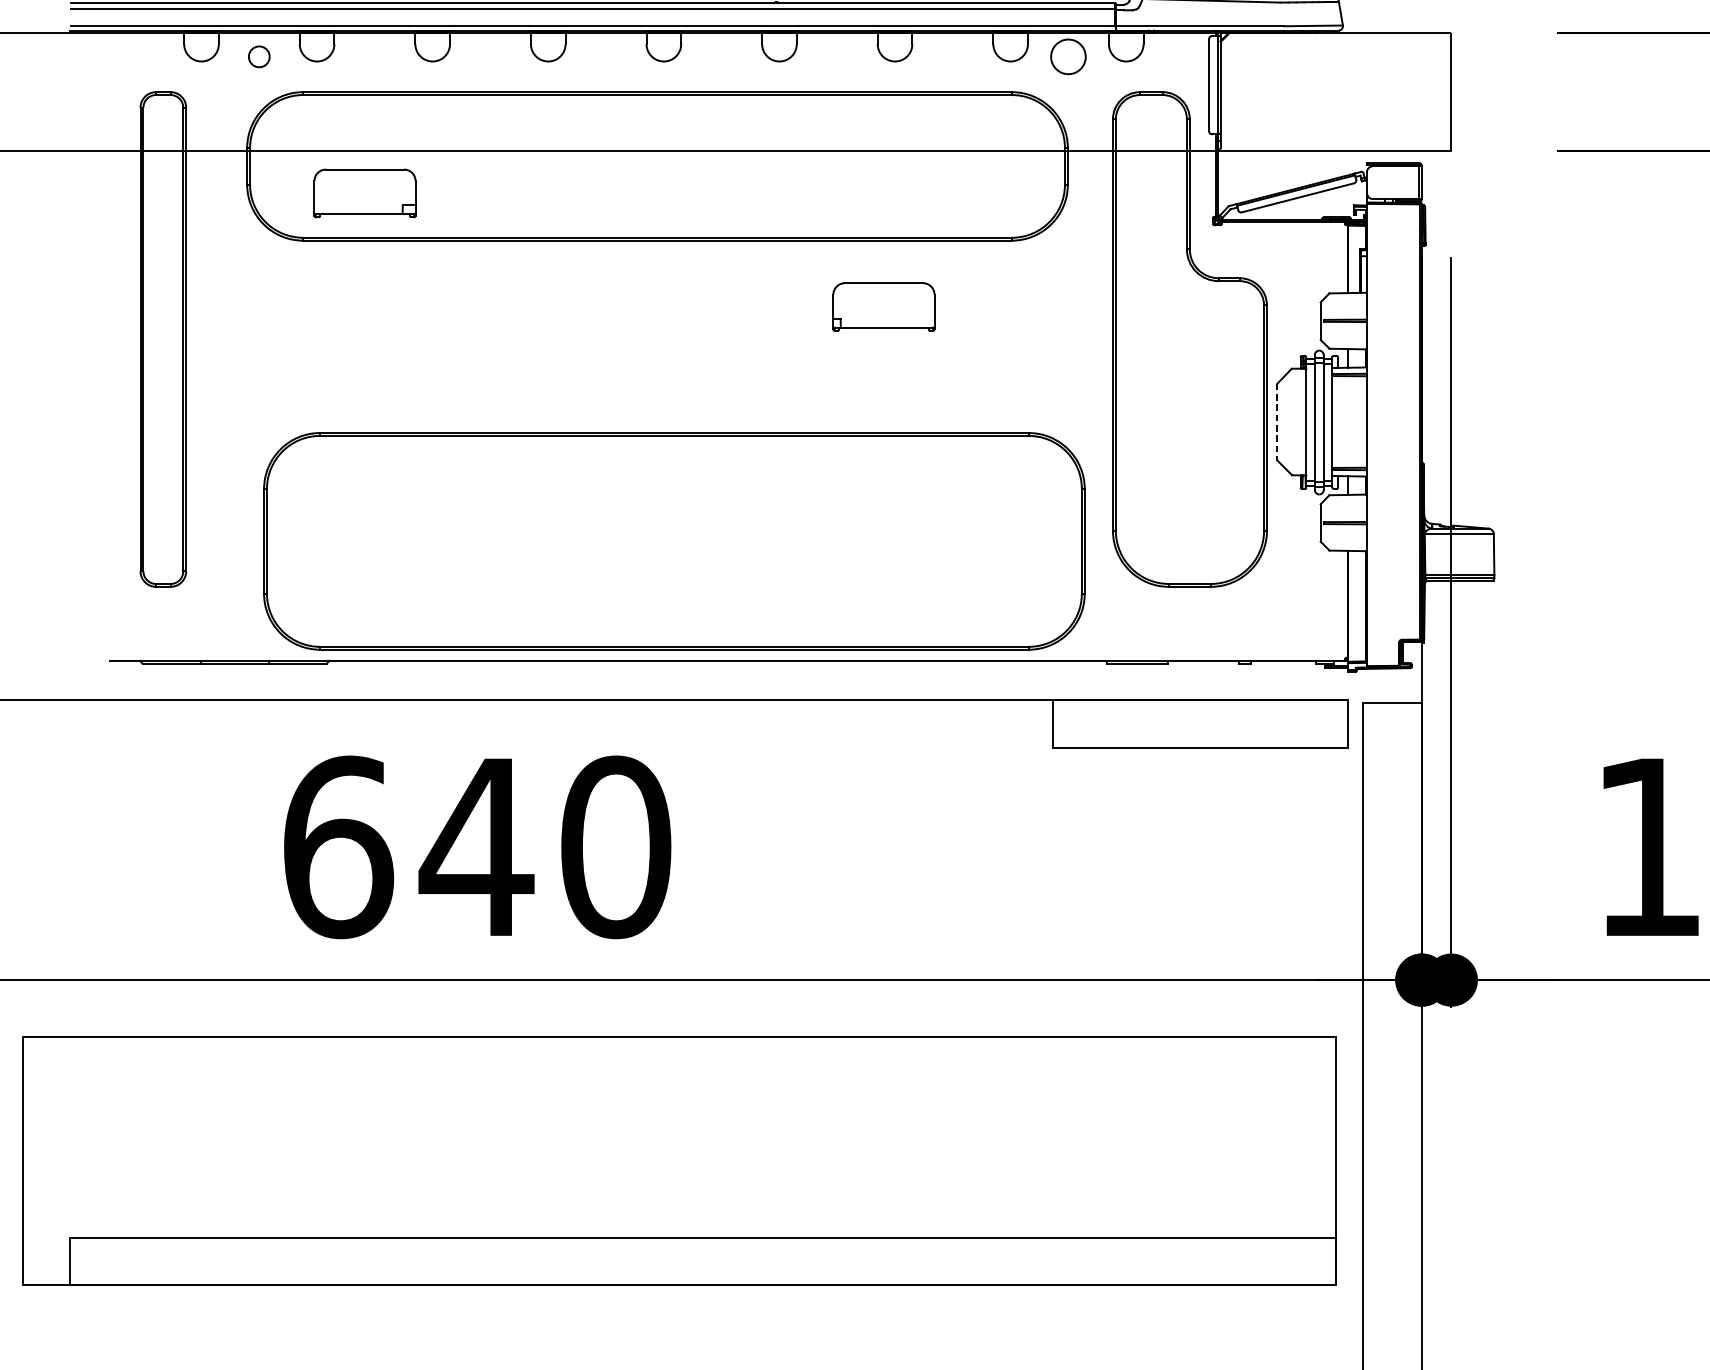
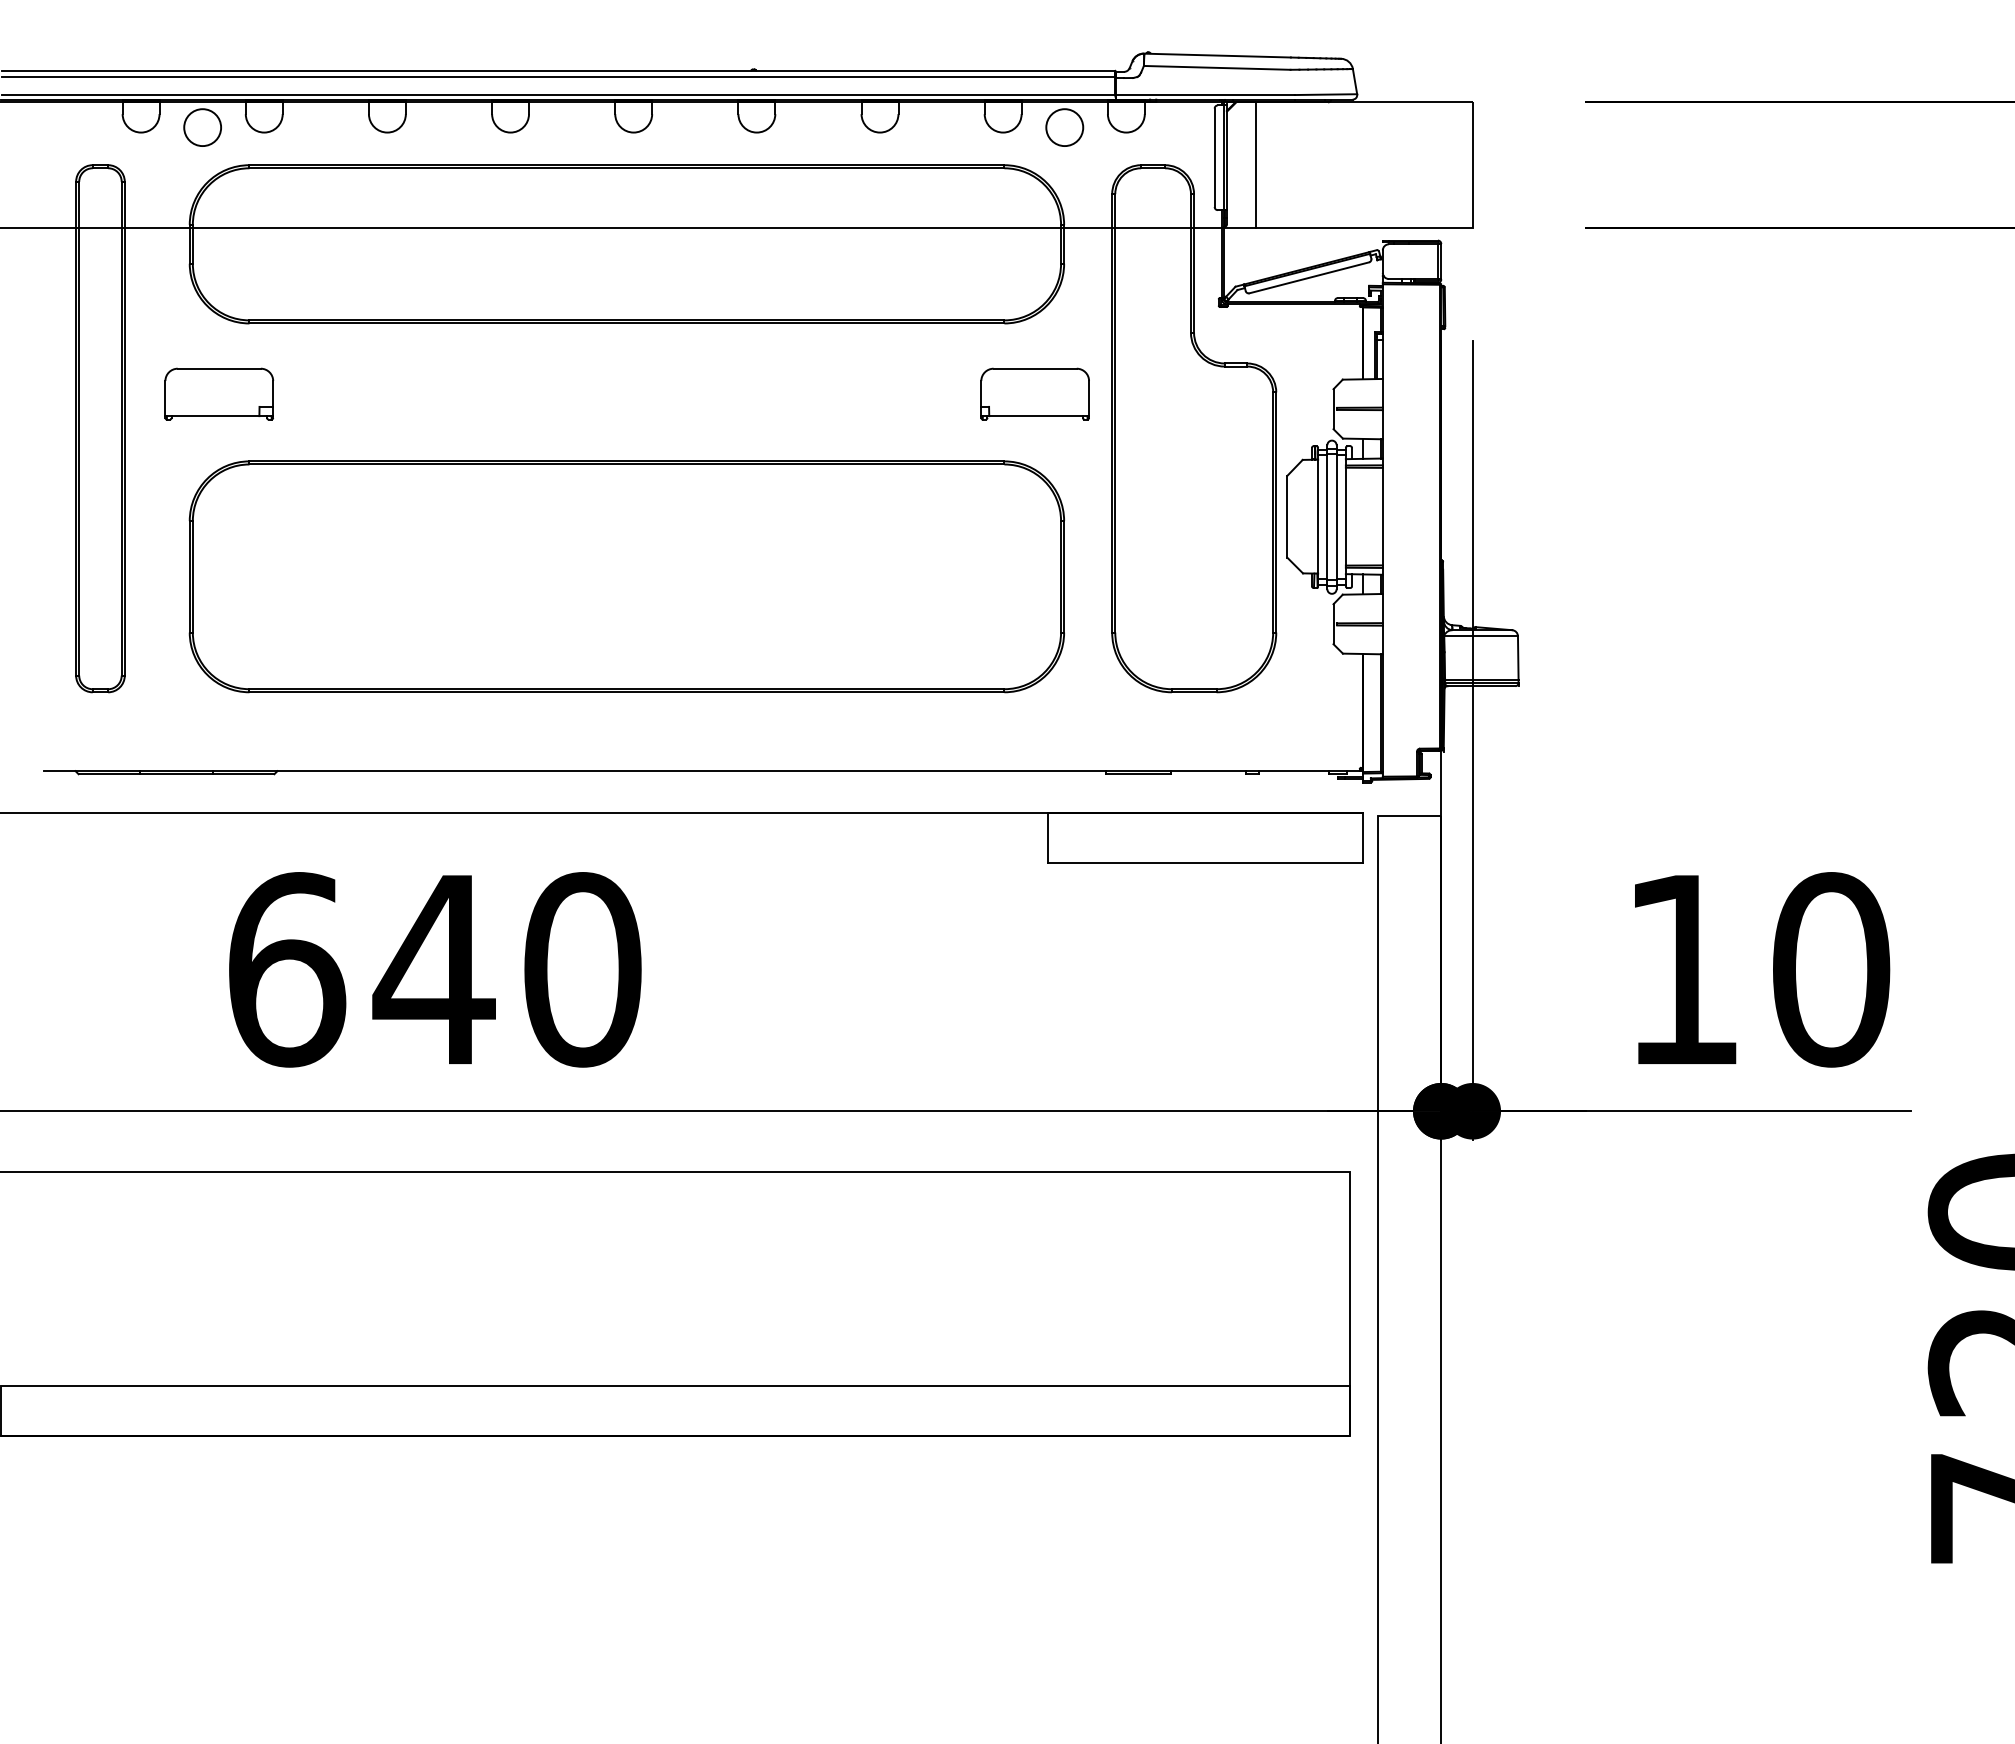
circle: (259, 56) -> (202, 127), size x1.67
line: (1247, 92) -> (1255, 165), added
part: (365, 192) -> (219, 393), moved
part: (883, 306) -> (1034, 393), moved
line: (1277, 421) -> (1287, 516), dashed -> solid
part: (673, 541) -> (626, 576), moved

